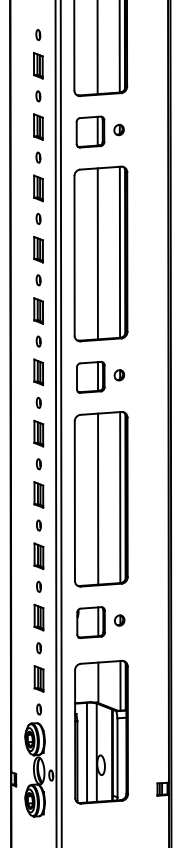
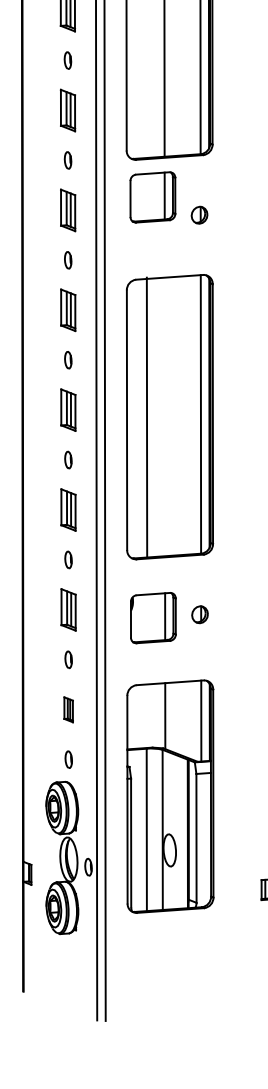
part: (90, 377) -> (152, 197), moved
line: (98, 498) -> (147, 415), moved
part: (38, 678) -> (67, 709), size x0.6

